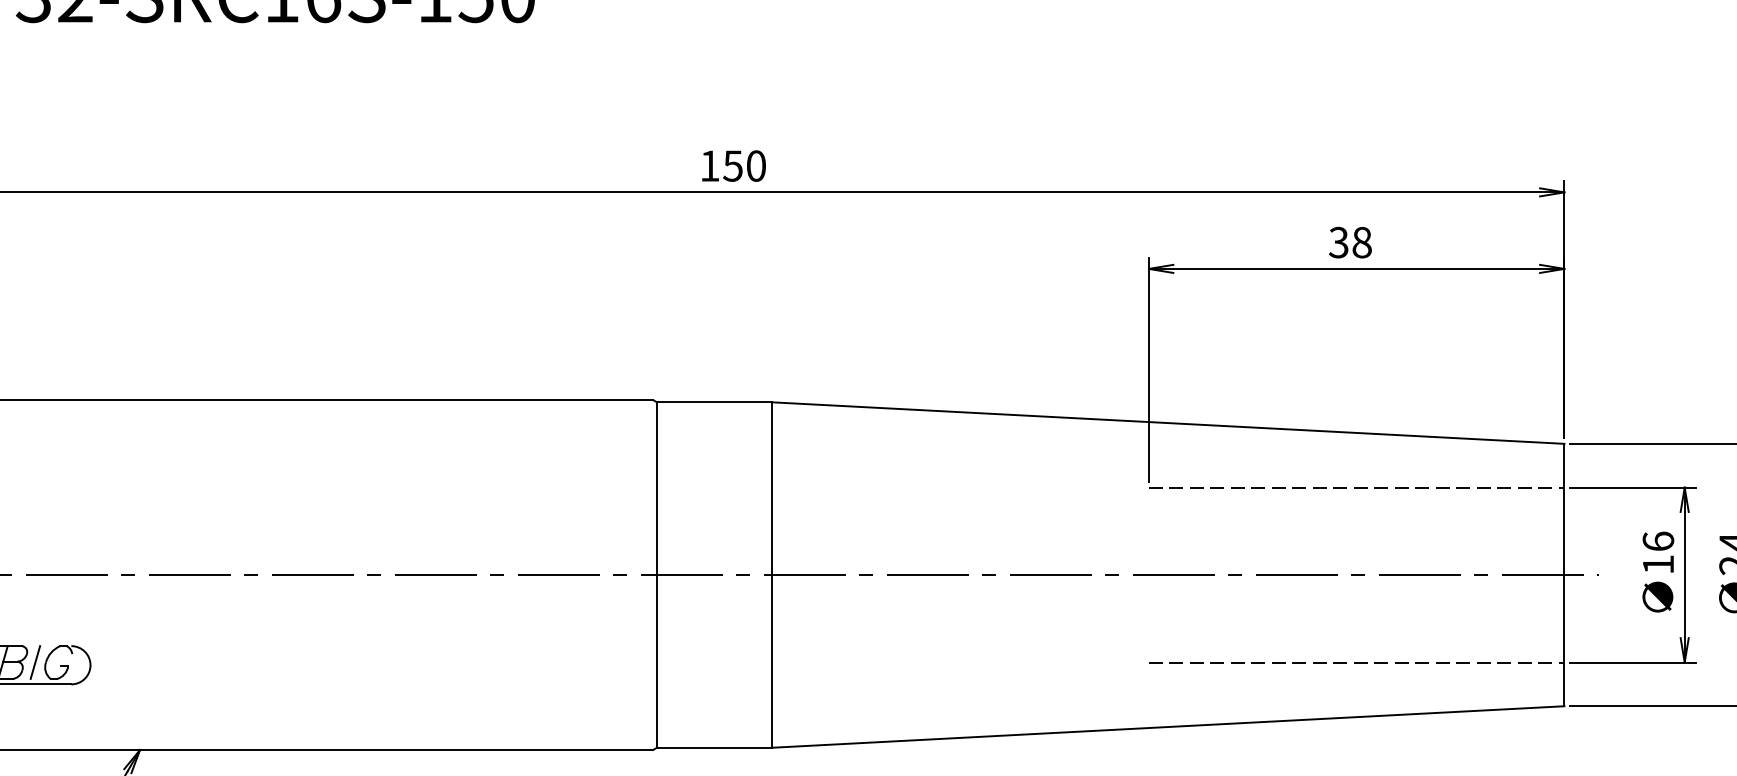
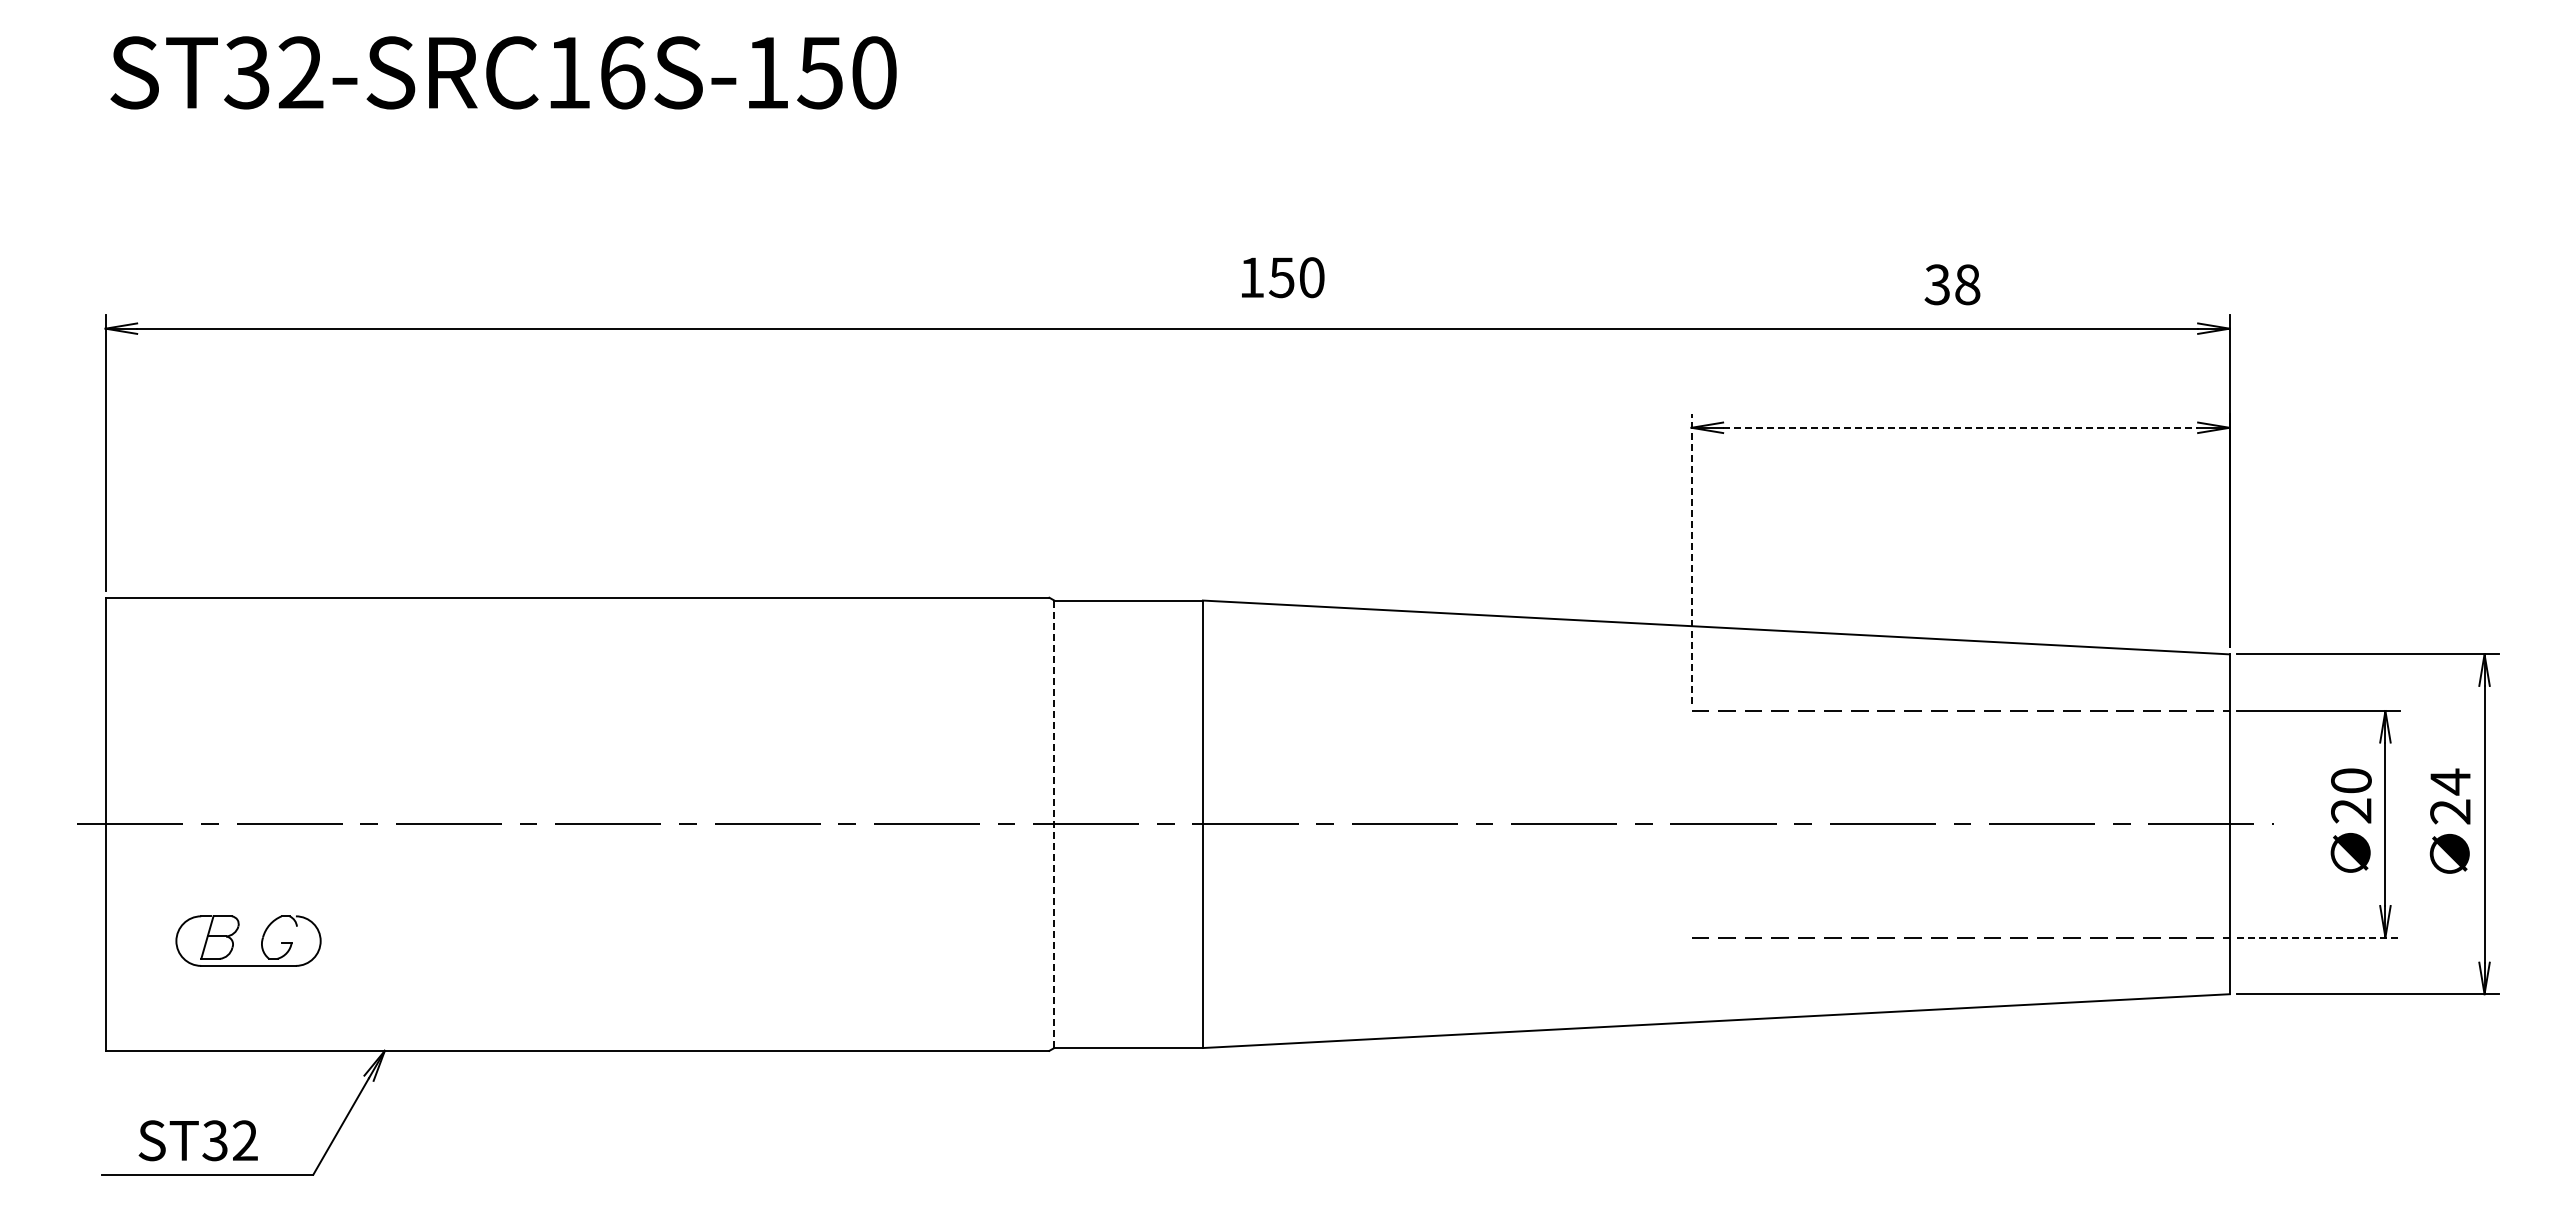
text: (734, 165) -> (1283, 277), moved
text: (1350, 242) -> (1952, 284), moved
line: (1357, 268) -> (1961, 427), solid -> dashed
line: (1148, 369) -> (1691, 558), solid -> dashed
text: (1658, 552) -> (2351, 795), 16 -> 20
line: (657, 575) -> (1054, 824), solid -> dashed
line: (35, 662) -> (249, 937), removed
line: (1633, 662) -> (2318, 937), solid -> dashed

